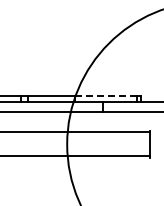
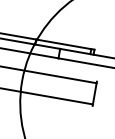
line: (106, 95) -> (64, 44), dashed -> solid

